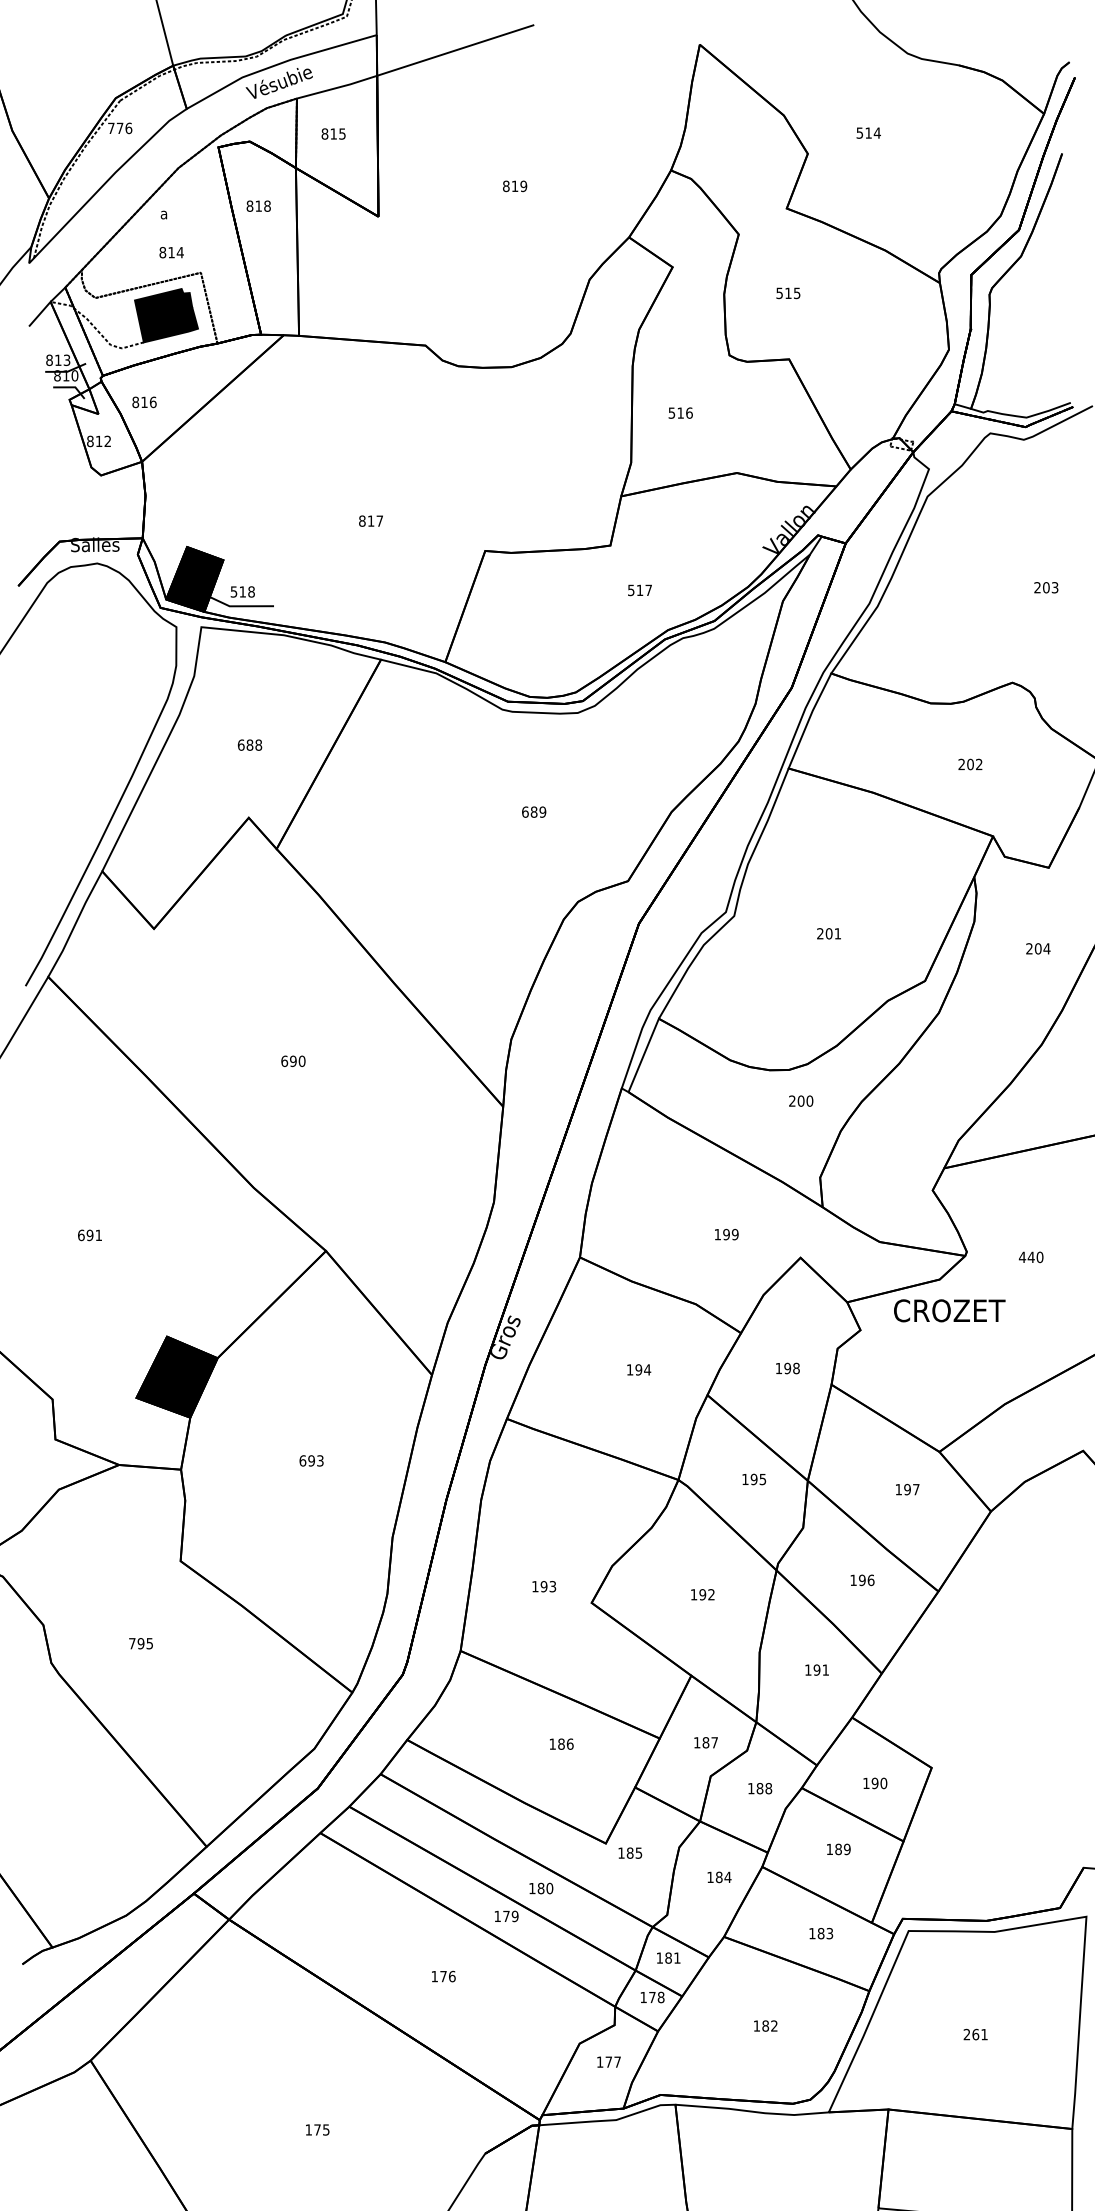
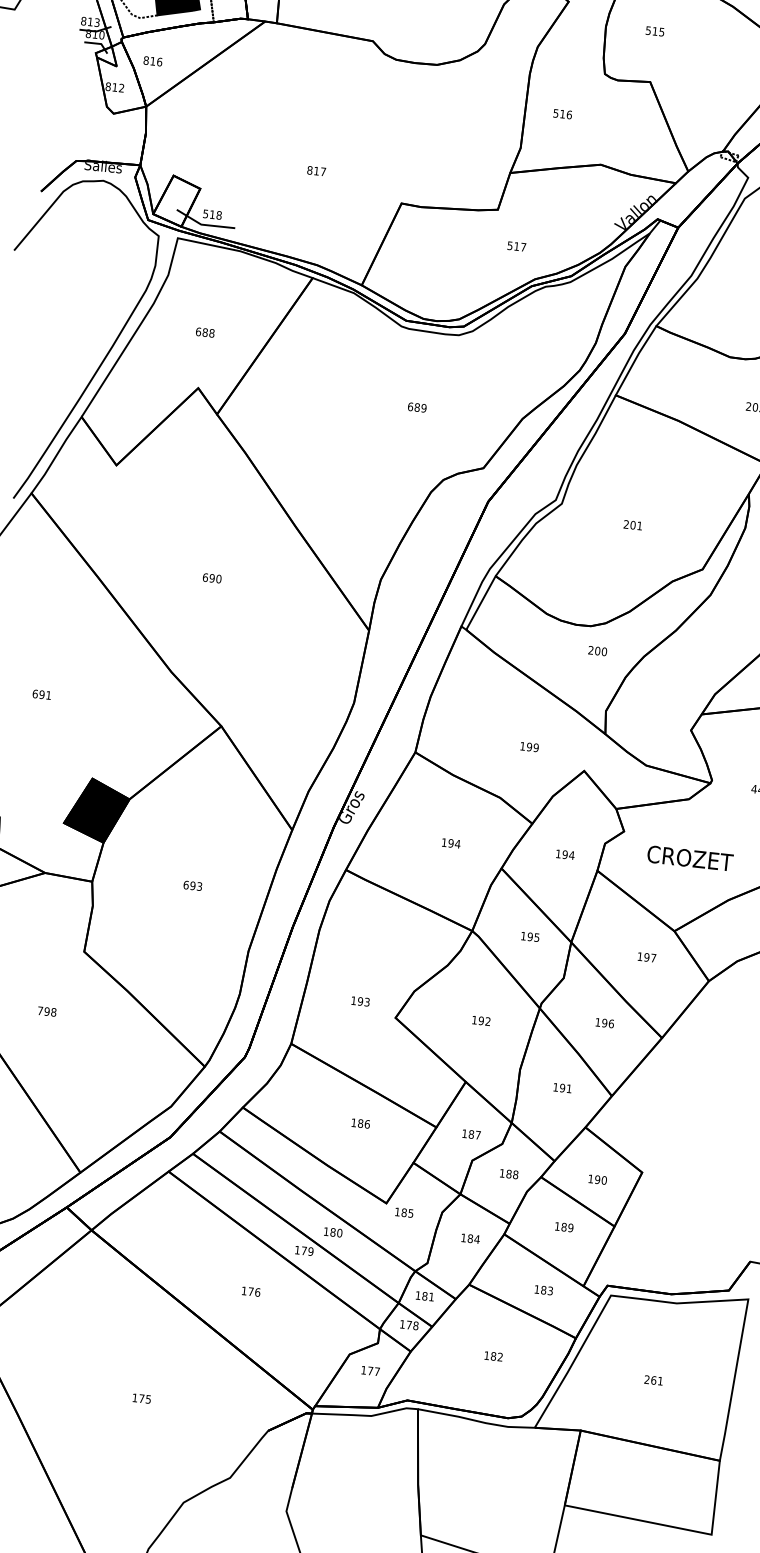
fill: (194, 579) -> (176, 201), removed
text: (949, 1310) -> (690, 858), moved
text: (795, 1368) -> (571, 855), 198 -> 194
text: (149, 1643) -> (53, 1012), 795 -> 798

